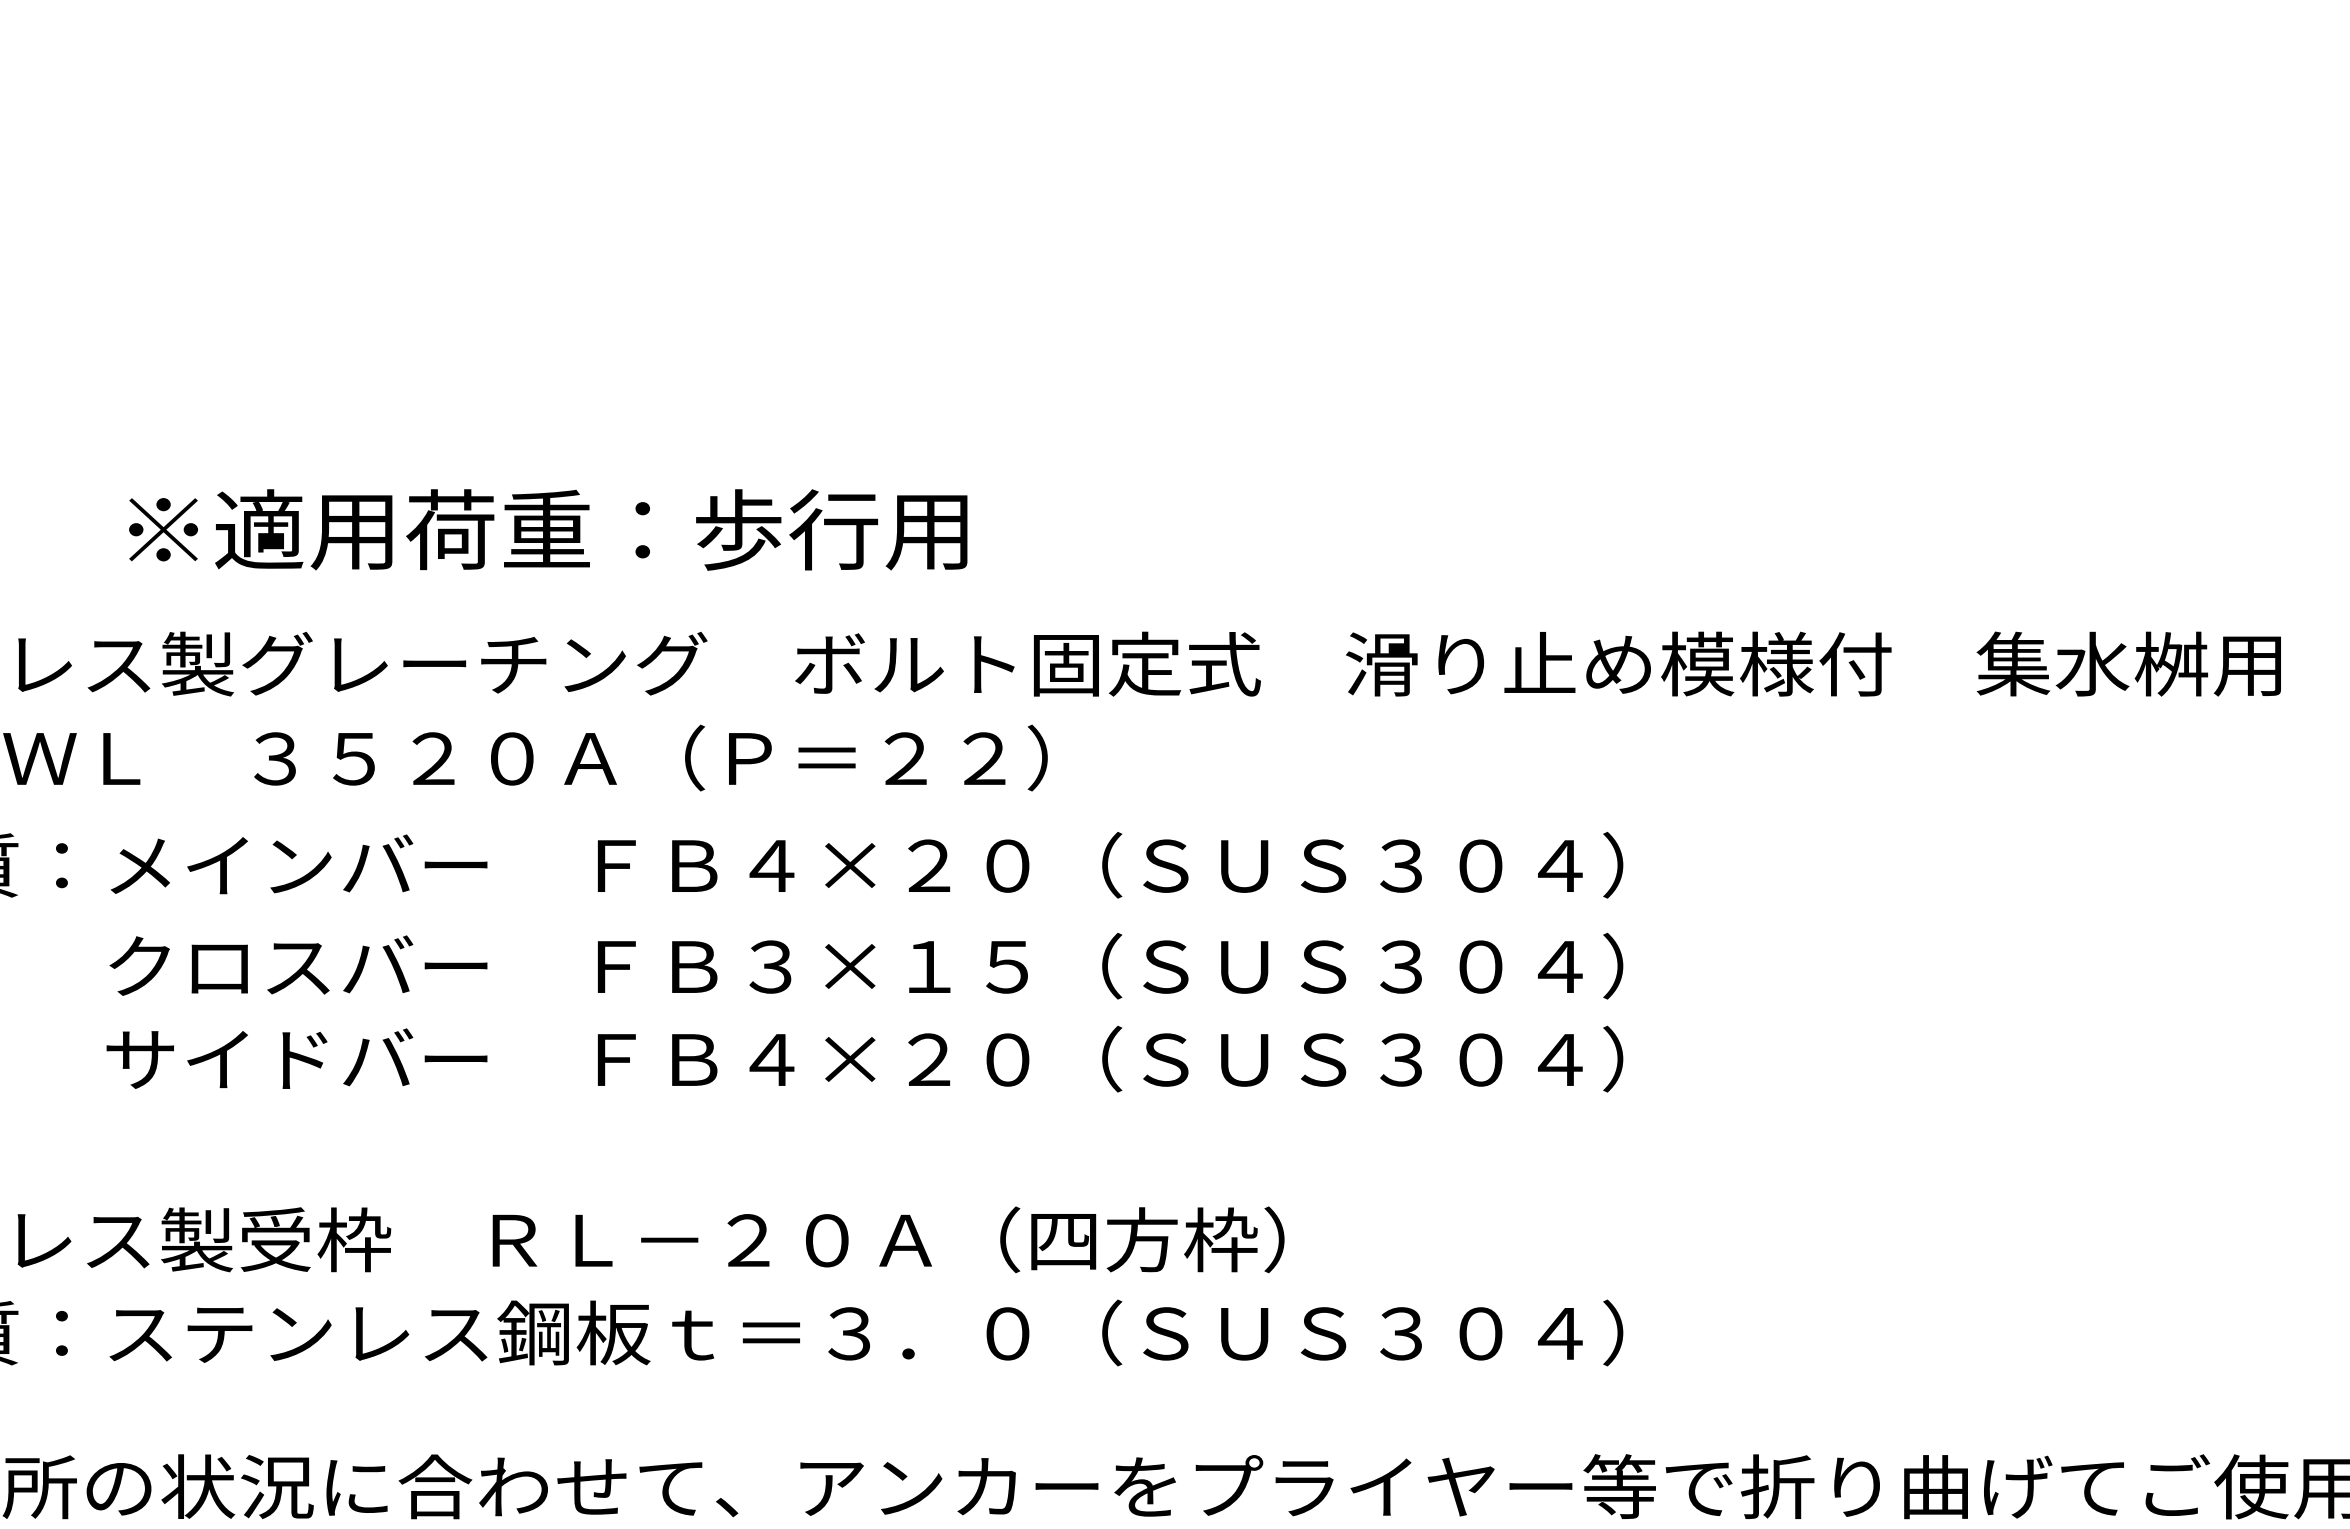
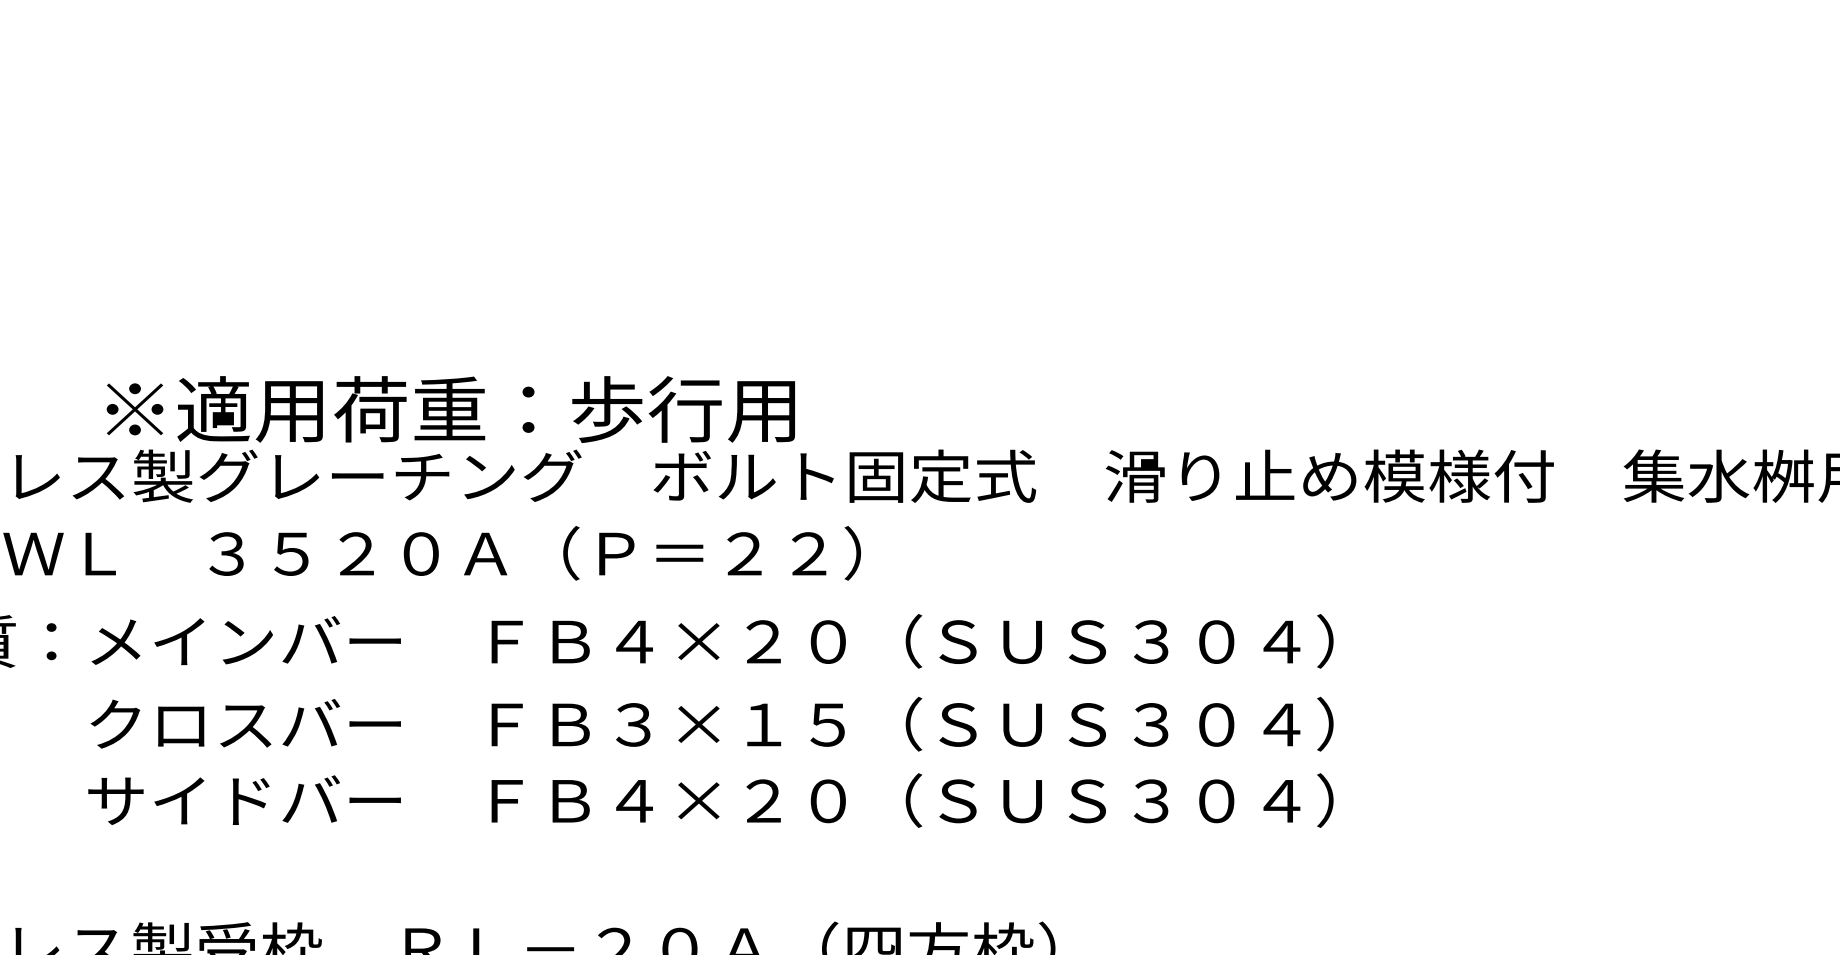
text: (548, 529) -> (451, 409), moved

